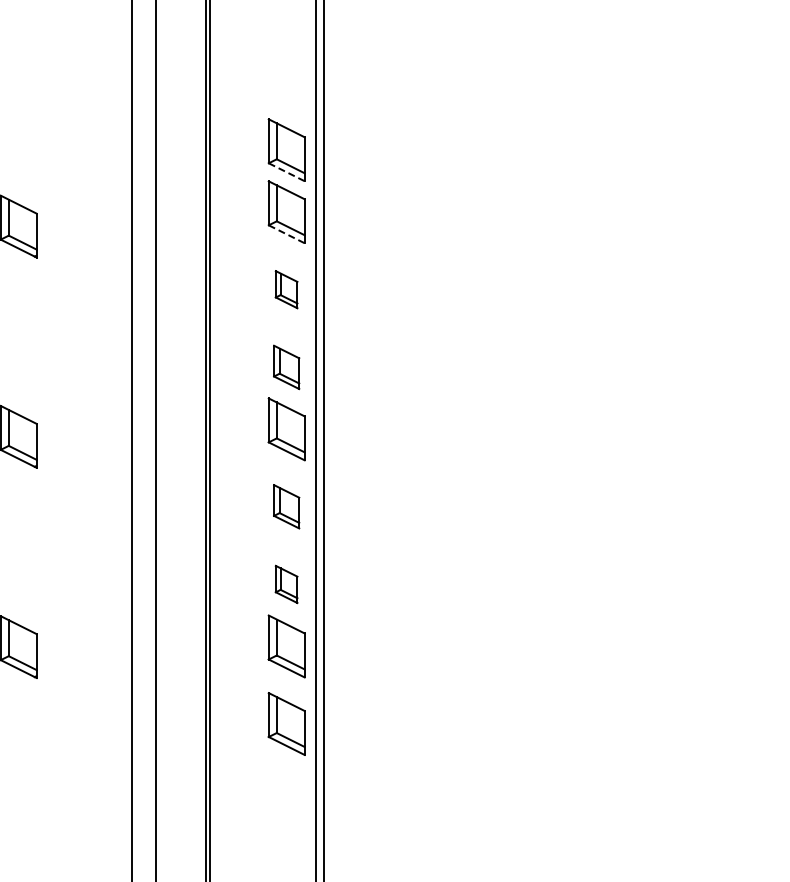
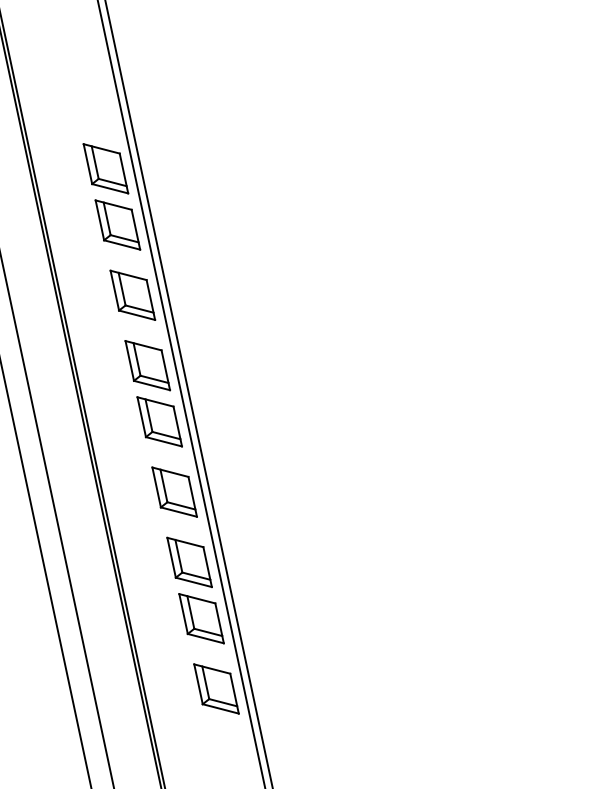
line: (287, 172) -> (110, 188), dashed -> solid
line: (287, 234) -> (122, 245), dashed -> solid
part: (286, 289) -> (132, 295), size x1.67
part: (286, 367) -> (147, 365), size x1.43
part: (286, 506) -> (174, 491), size x1.43
part: (286, 584) -> (189, 562), size x1.67

